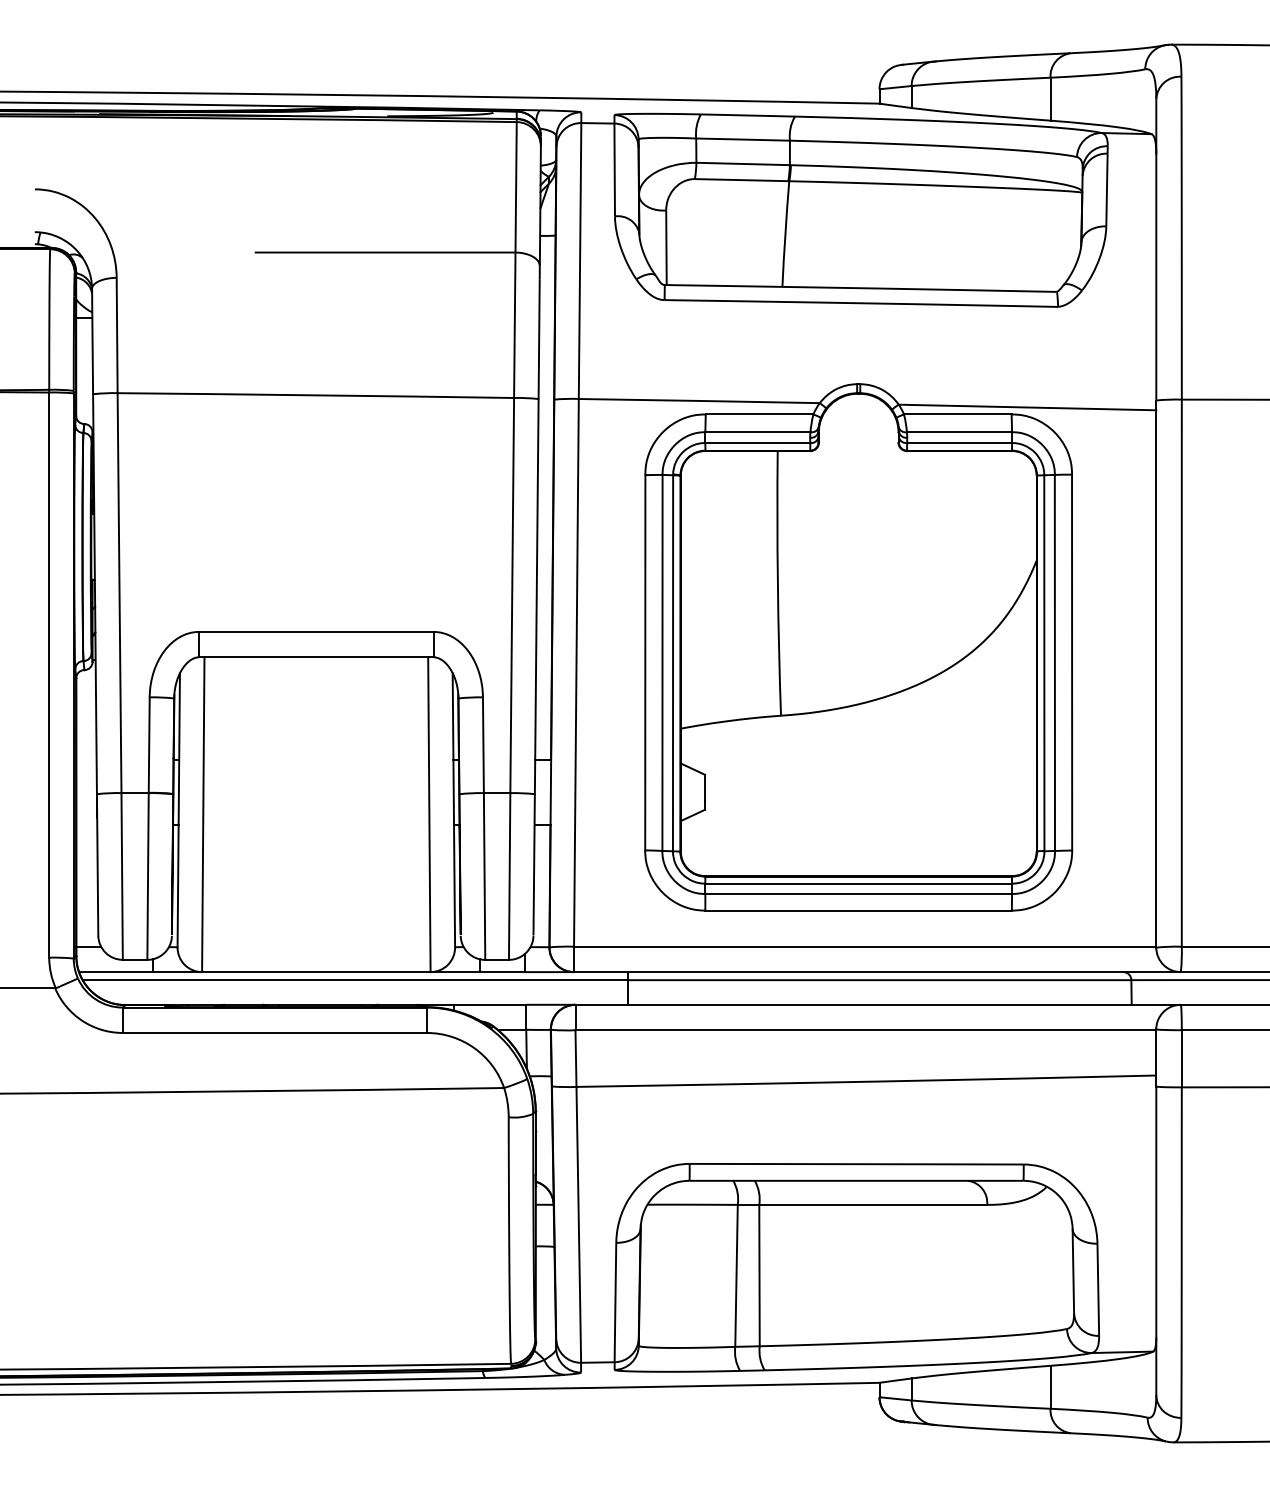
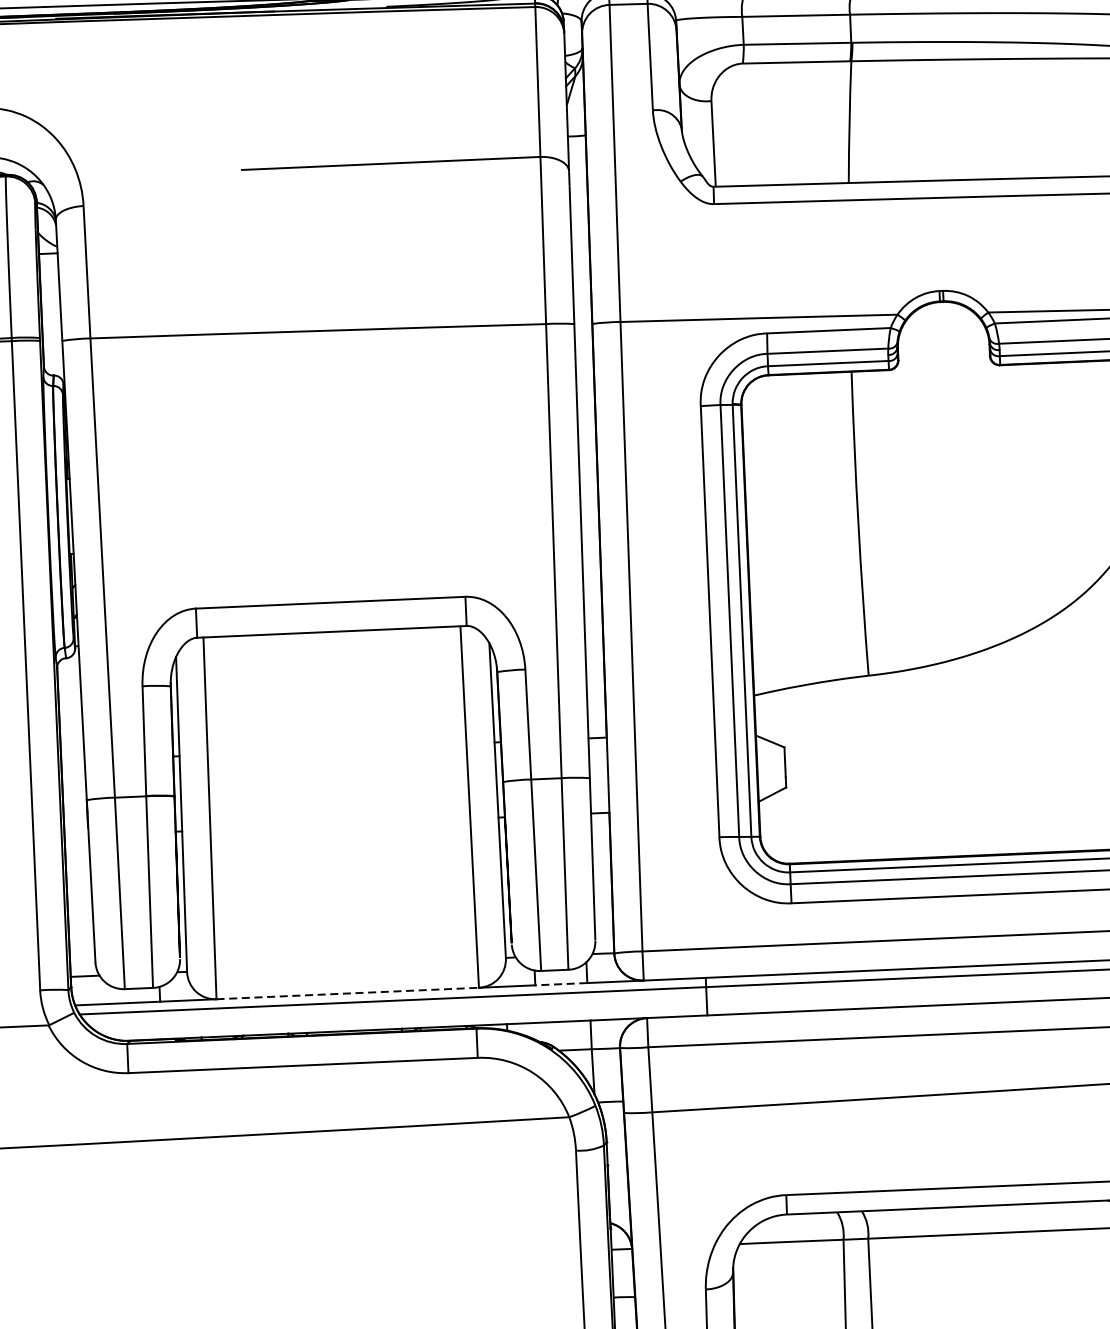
line: (316, 972) -> (347, 993), solid -> dashed
line: (502, 972) -> (561, 984), solid -> dashed

